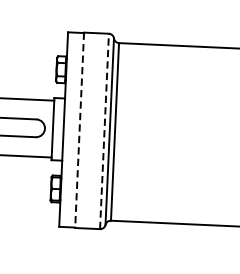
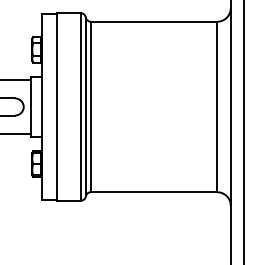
line: (79, 129) -> (56, 106), dashed -> solid
line: (104, 130) -> (80, 106), dashed -> solid

